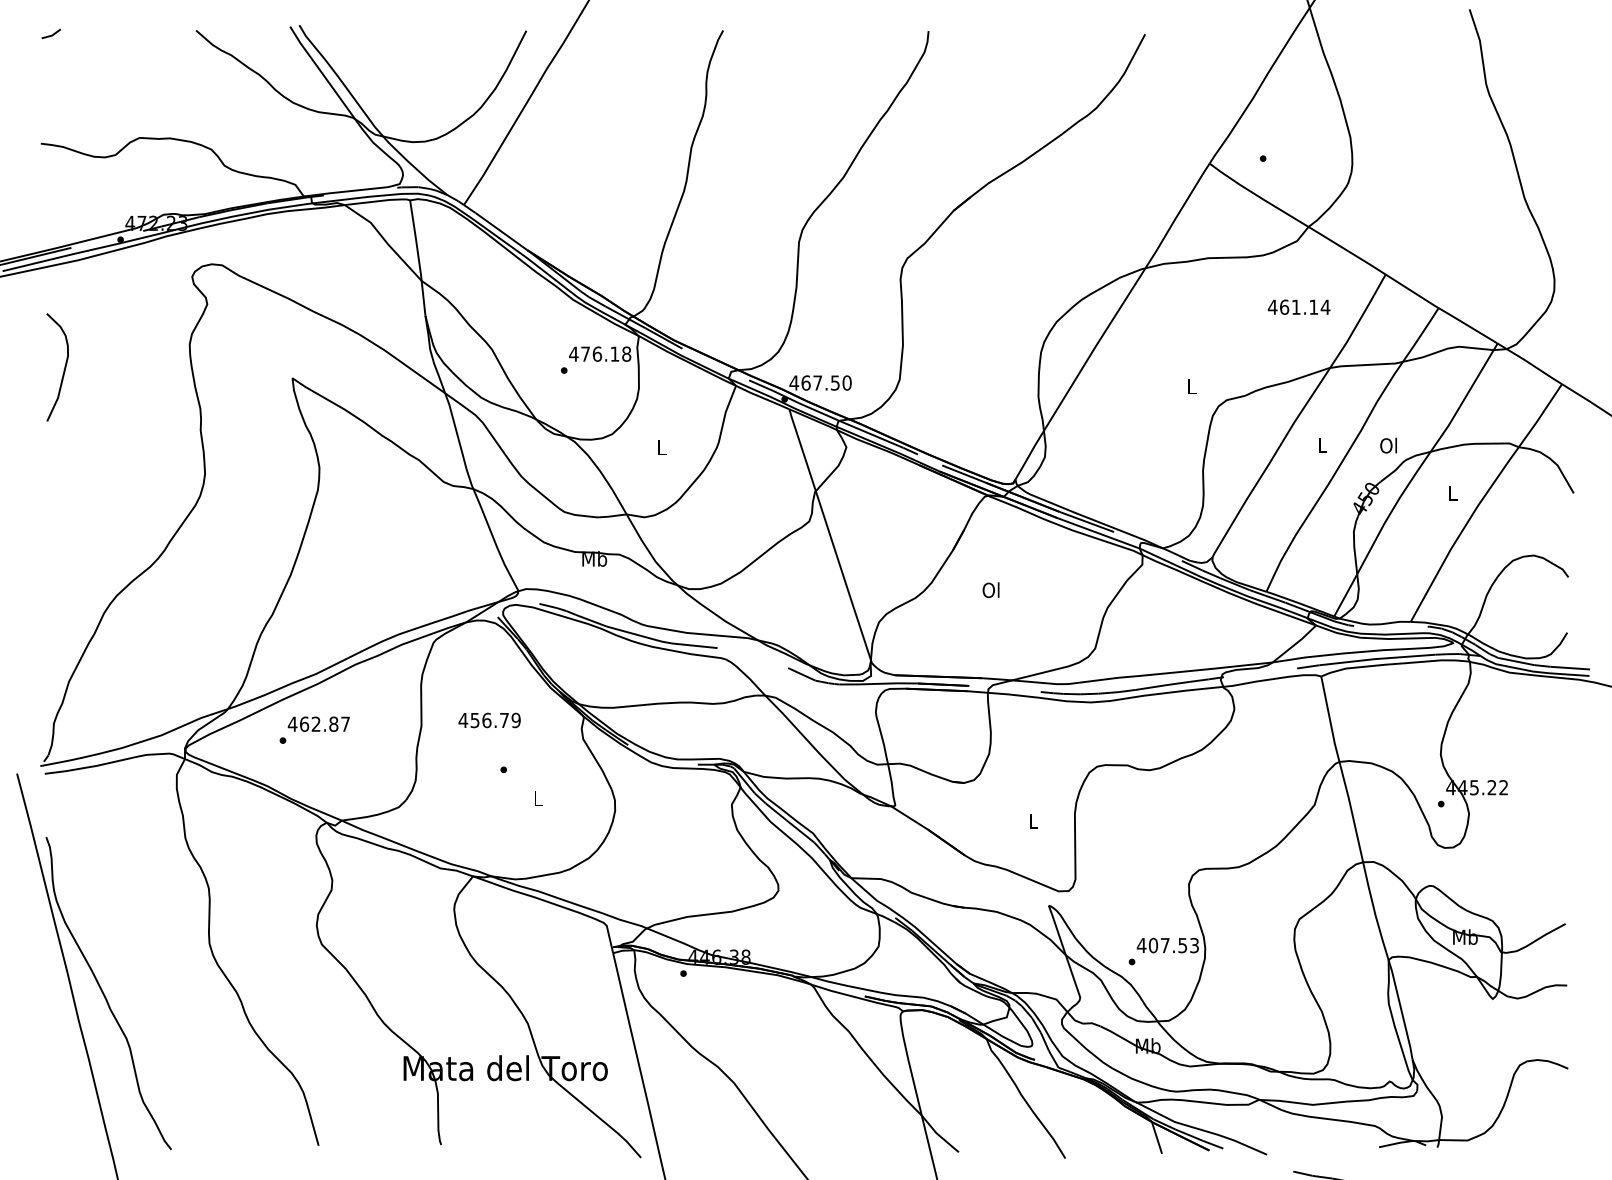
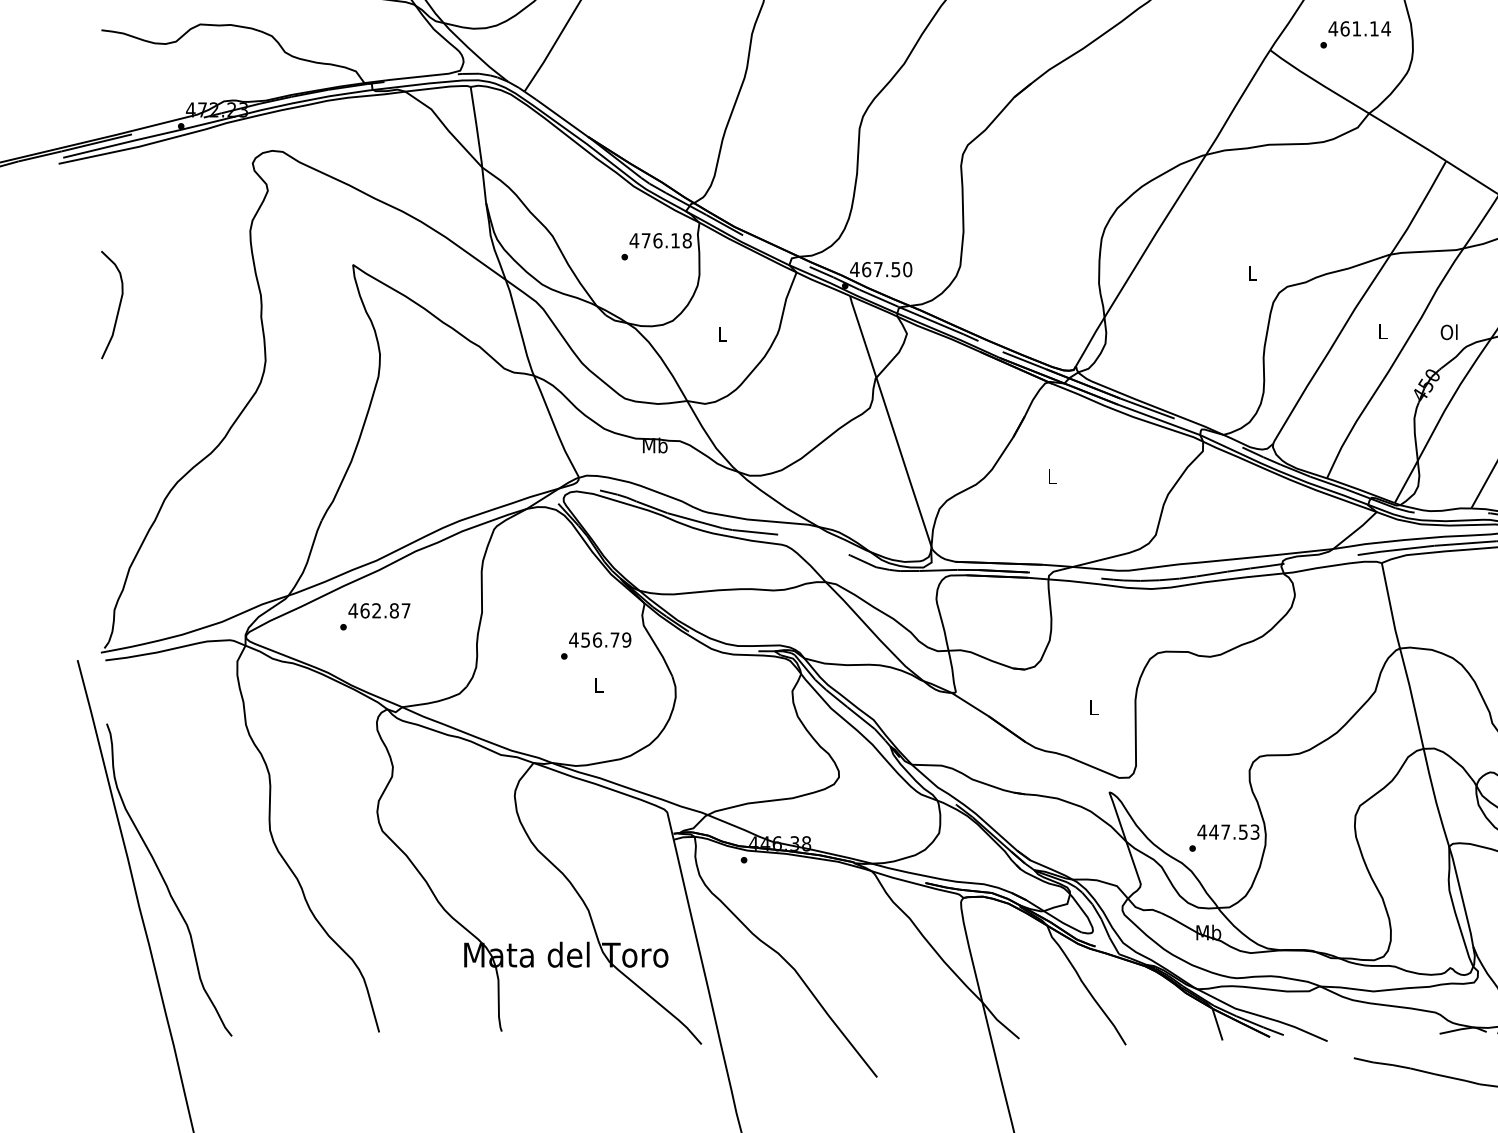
text: (1298, 306) -> (1359, 28), moved
curve: (63, 370) -> (118, 308), moved
text: (990, 590) -> (1051, 477), Ol -> L
text: (489, 720) -> (600, 640), moved
text: (1153, 945) -> (1214, 832), 407.53 -> 447.53

